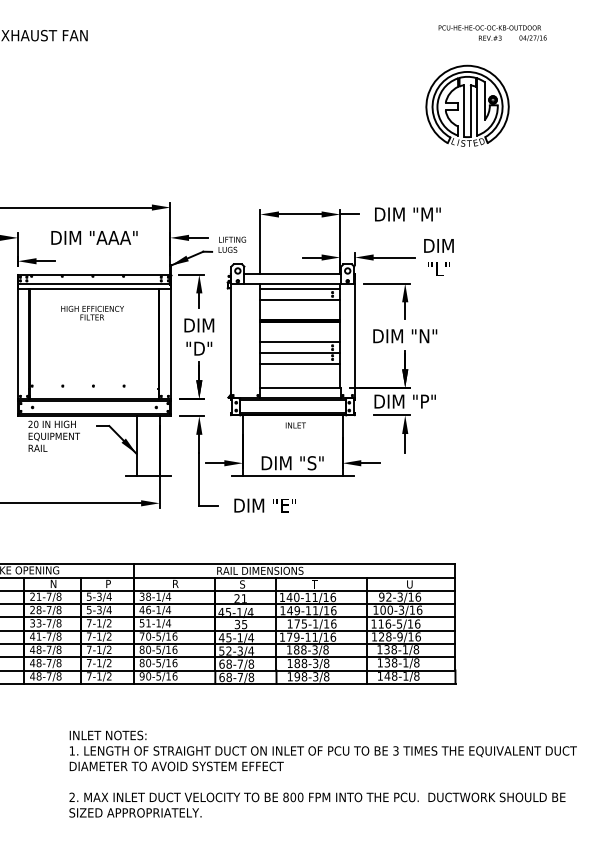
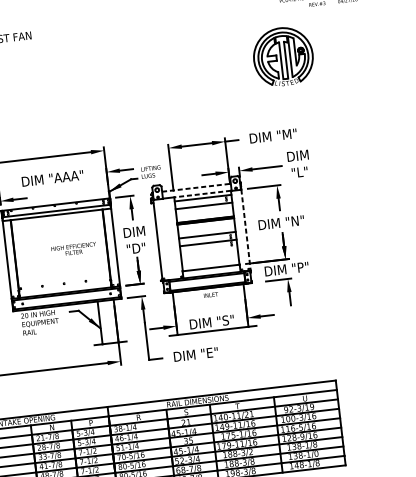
part: (467, 105) -> (283, 56), moved
line: (293, 273) -> (196, 187), solid -> dashed
line: (300, 283) -> (202, 193), solid -> dashed
text: (92, 312) -> (73, 249), moved
line: (354, 341) -> (245, 230), solid -> dashed
line: (300, 363) -> (209, 250), removed
text: (418, 596) -> (312, 406), 92-3/16 -> 92-3/19
text: (329, 597) -> (249, 414), 140-11/16 -> 140-11/21
text: (325, 649) -> (250, 451), 188-3/8 -> 188-3/2
text: (416, 662) -> (316, 453), 138-1/8 -> 138-1/0

